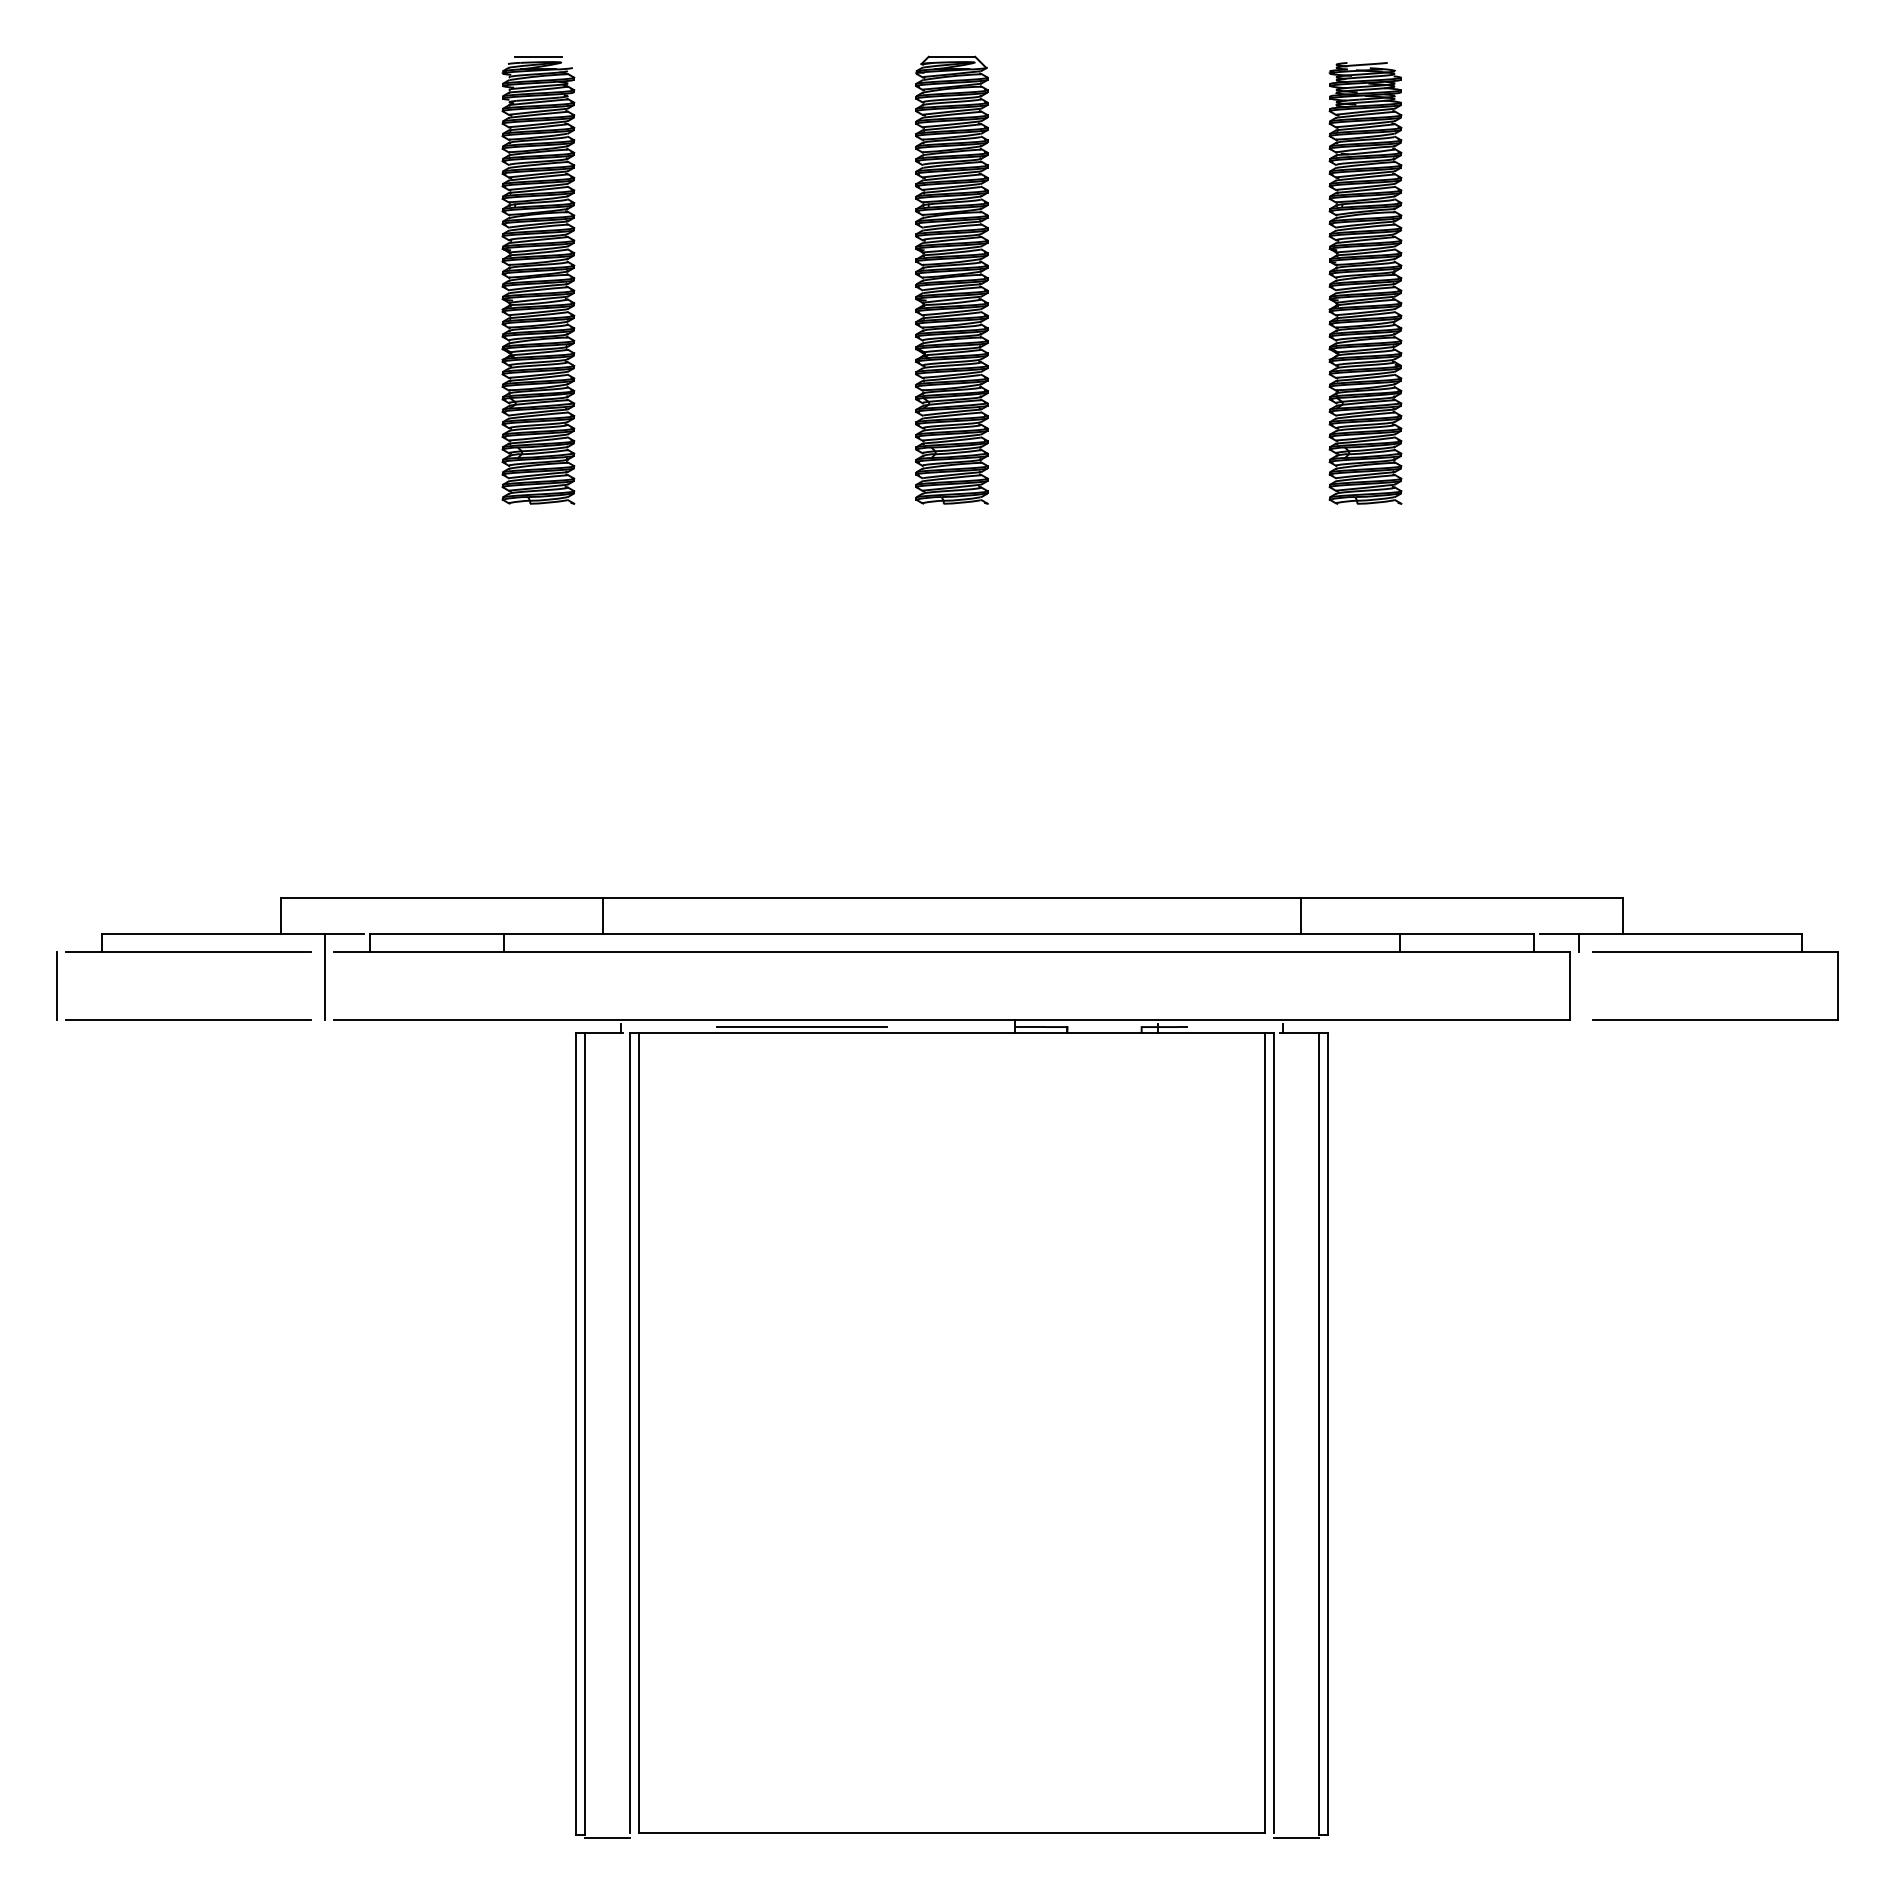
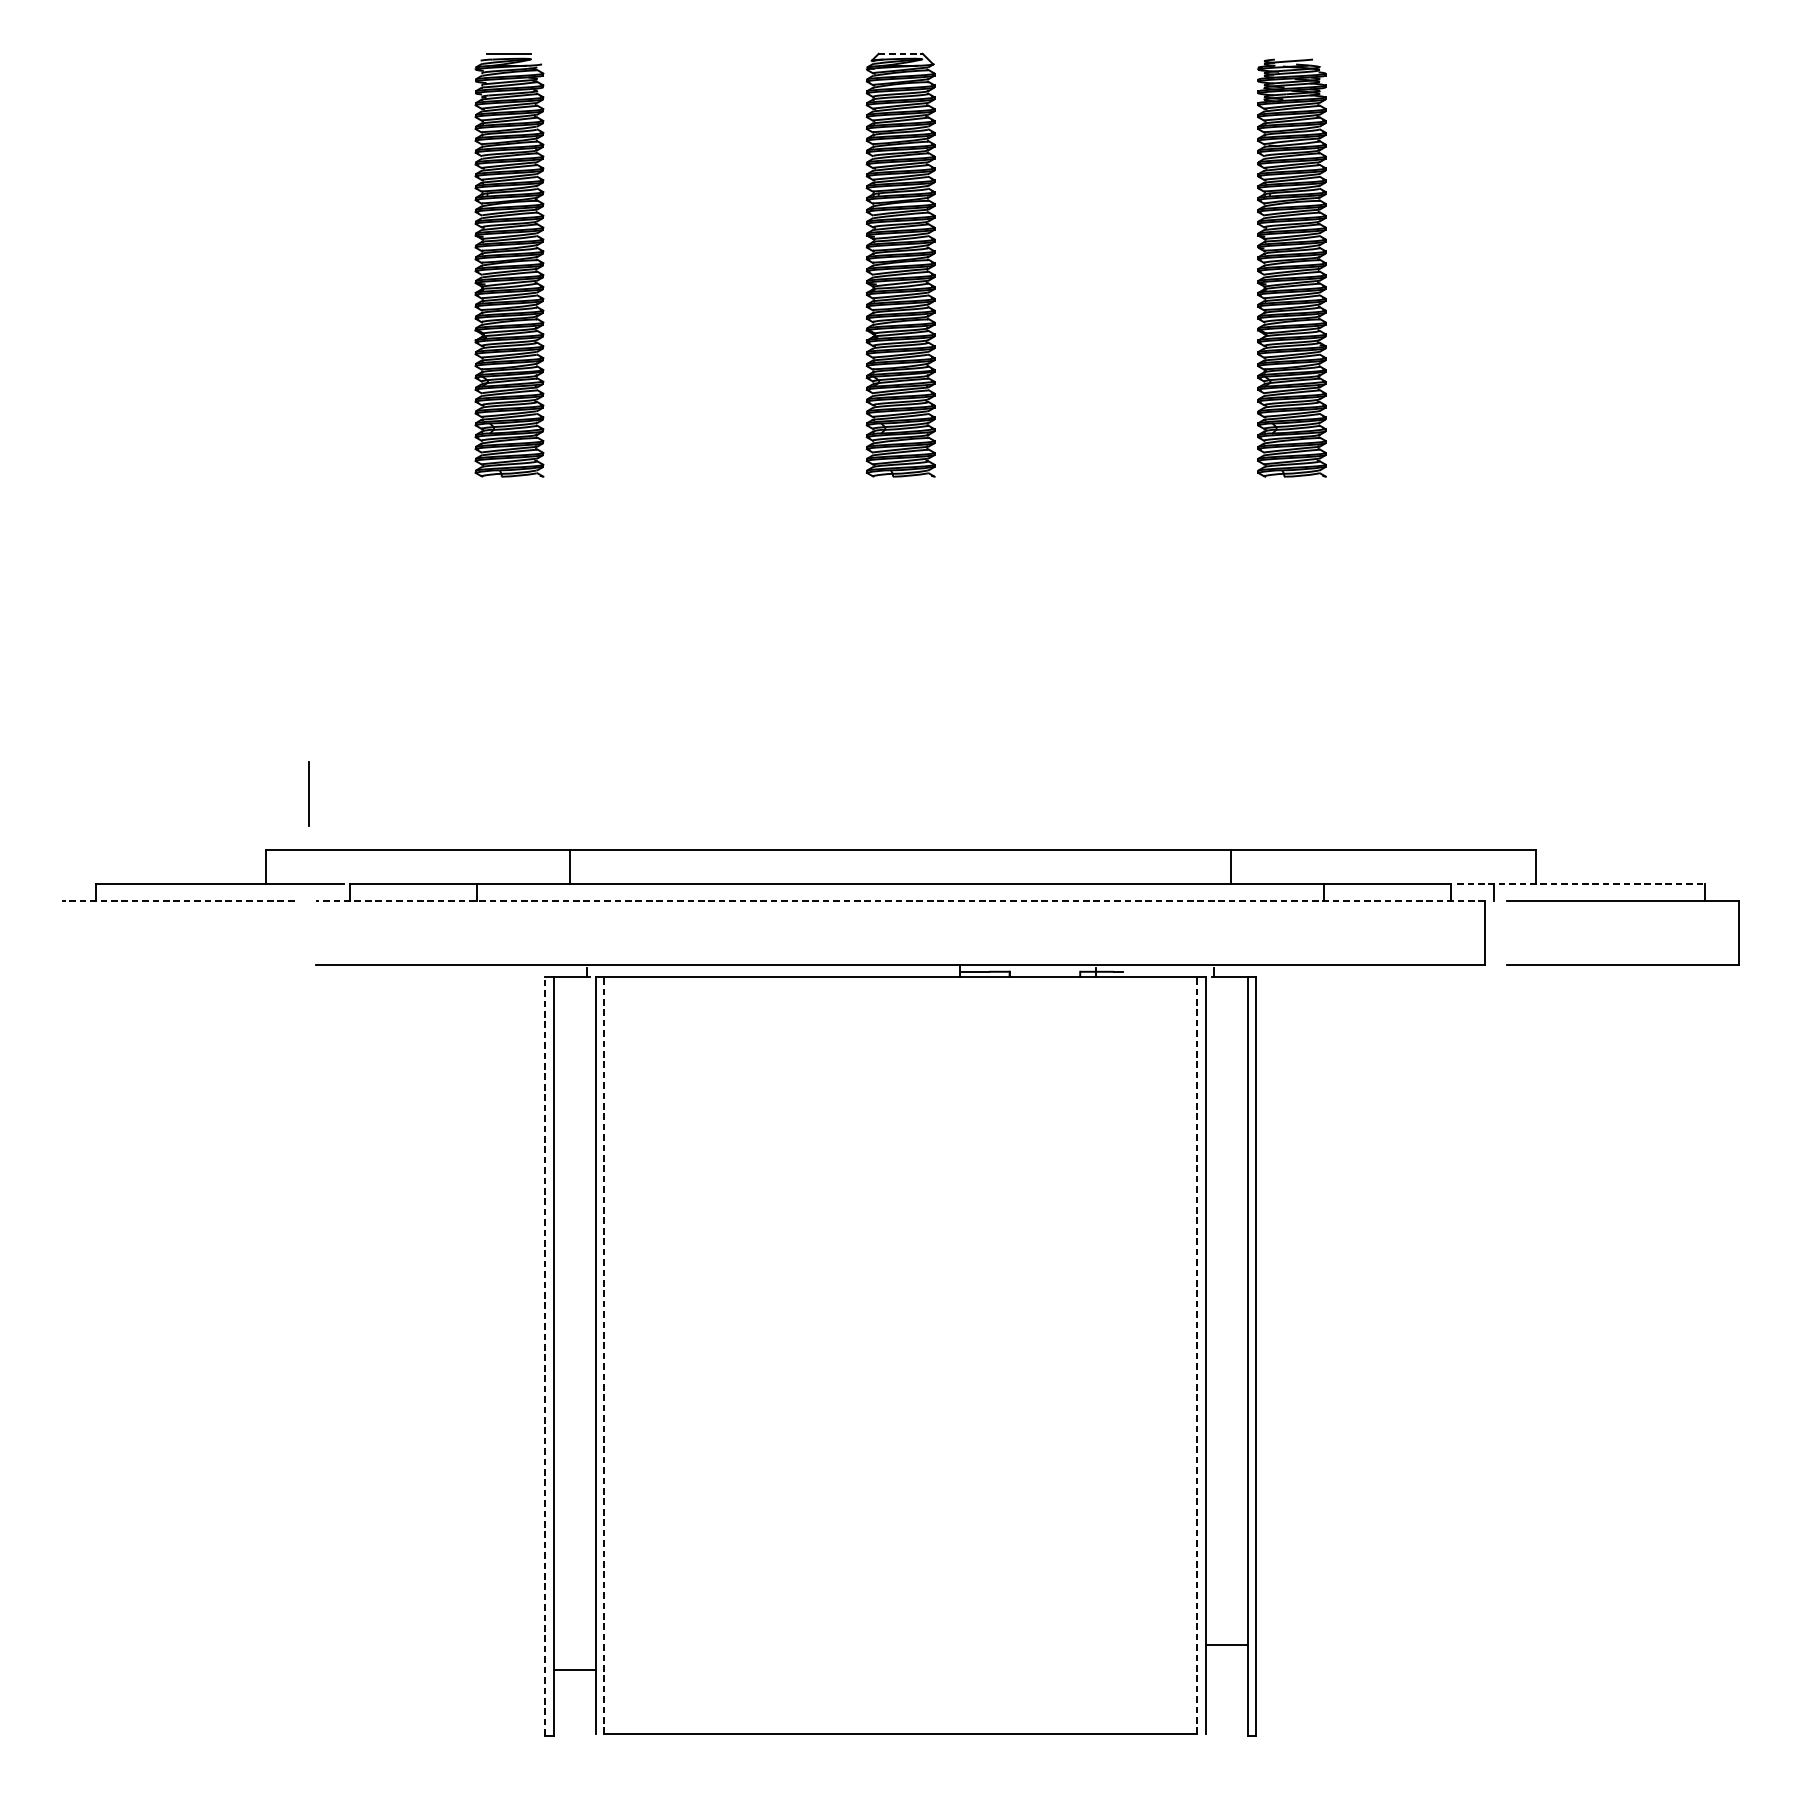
line: (952, 56) -> (901, 53), solid -> dashed
line: (1671, 934) -> (1581, 884), solid -> dashed
line: (188, 951) -> (178, 900), solid -> dashed
line: (951, 951) -> (900, 900), solid -> dashed
line: (325, 977) -> (308, 924), removed
line: (56, 985) -> (308, 793), moved
line: (188, 1020) -> (178, 965), removed
line: (801, 1027) -> (758, 972), removed
line: (638, 1432) -> (604, 1355), solid -> dashed
line: (1265, 1432) -> (1197, 1355), solid -> dashed
line: (576, 1433) -> (545, 1356), solid -> dashed
line: (606, 1838) -> (573, 1670), moved
line: (1296, 1838) -> (1226, 1644), moved

